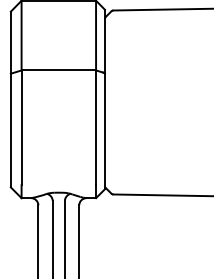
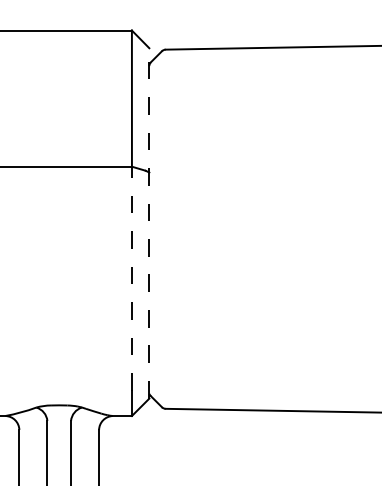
line: (104, 99) -> (148, 223), solid -> dashed
line: (96, 127) -> (132, 278), solid -> dashed

